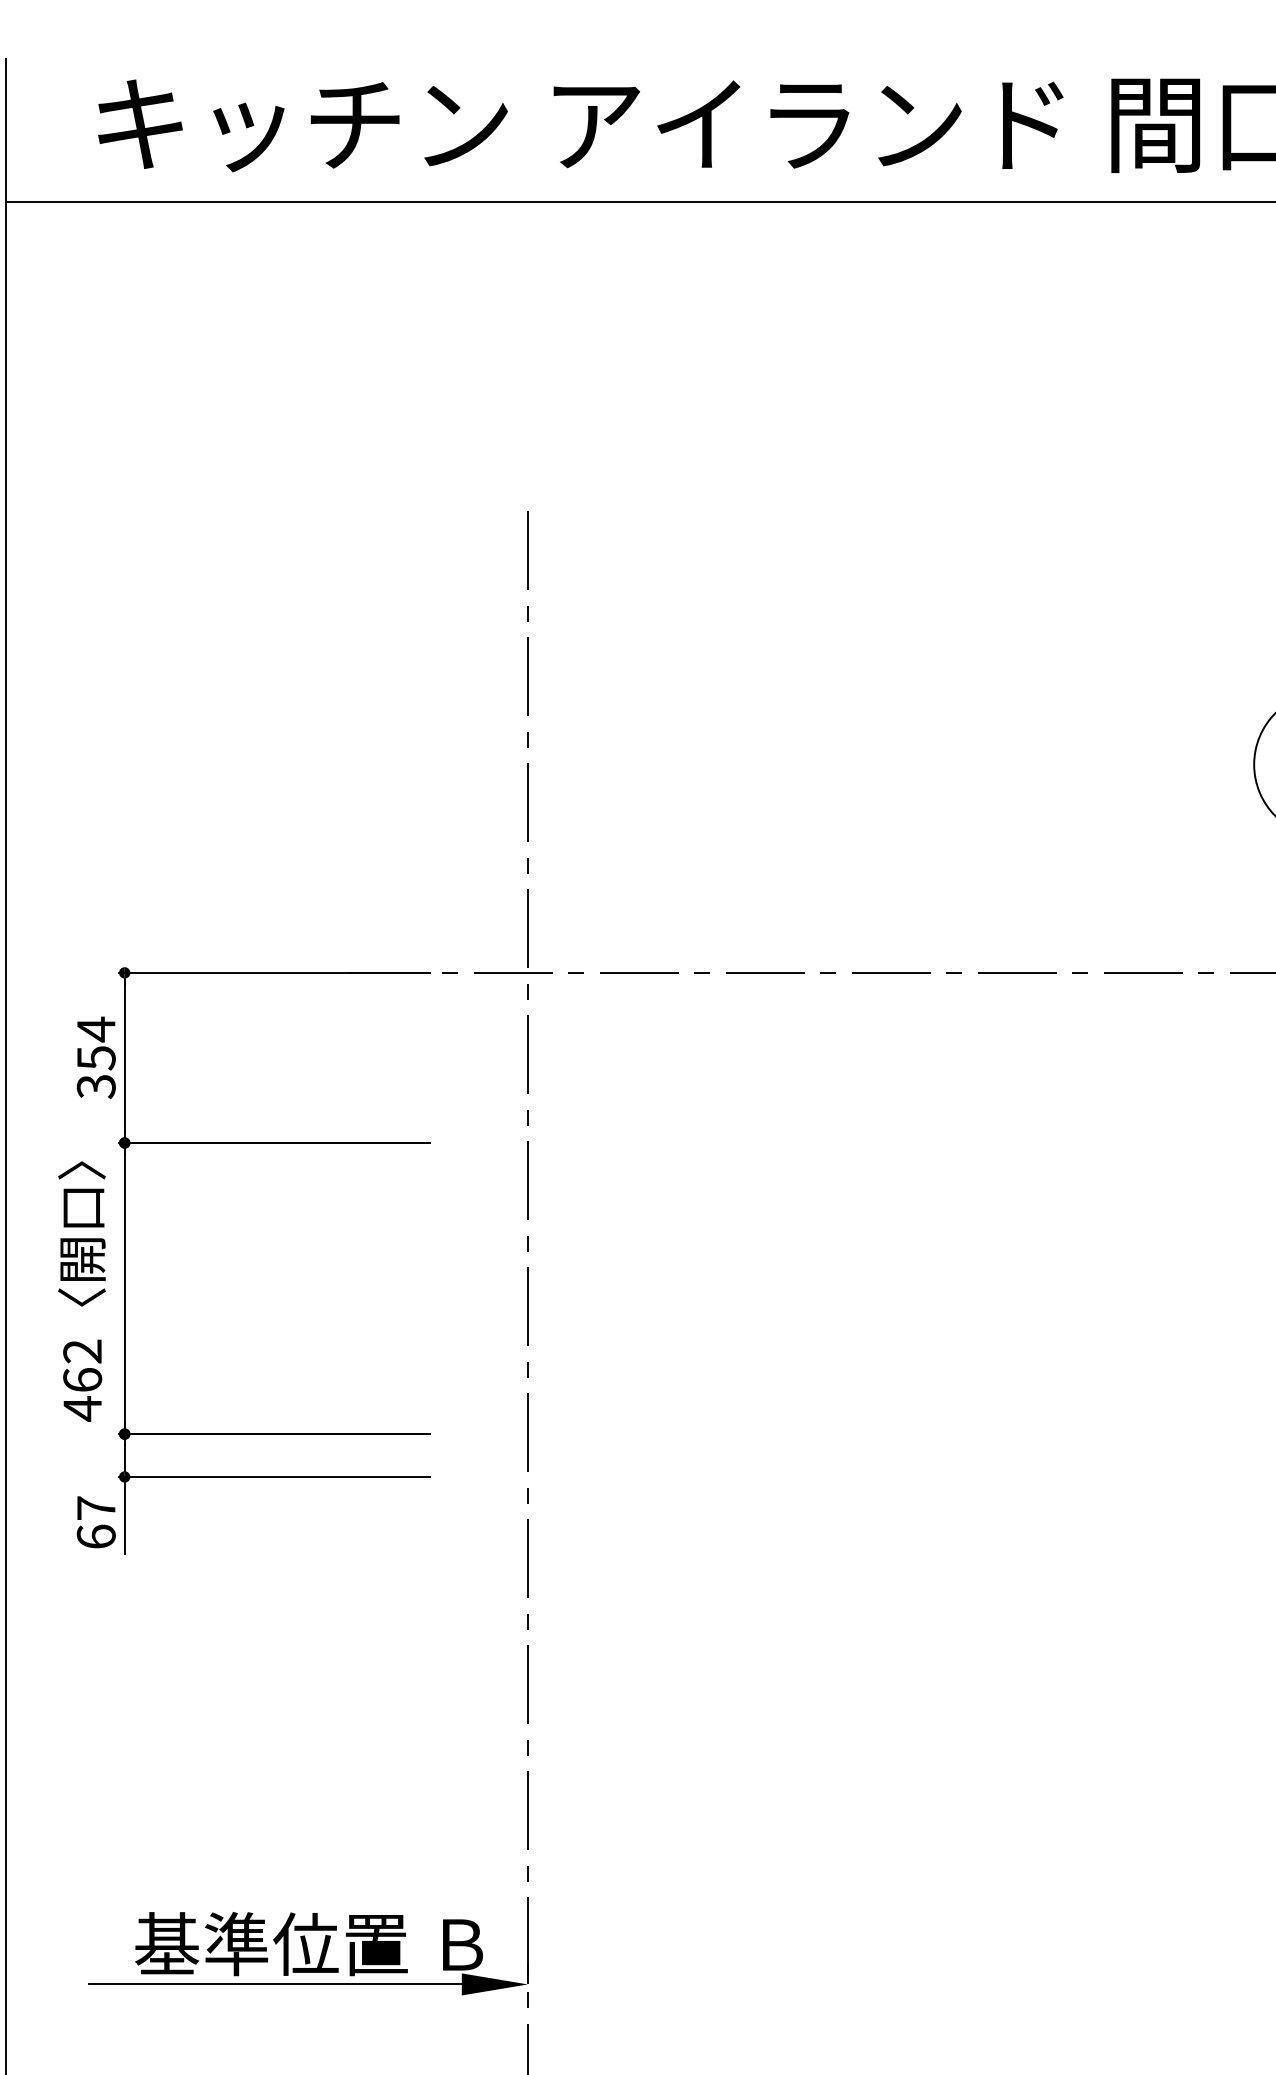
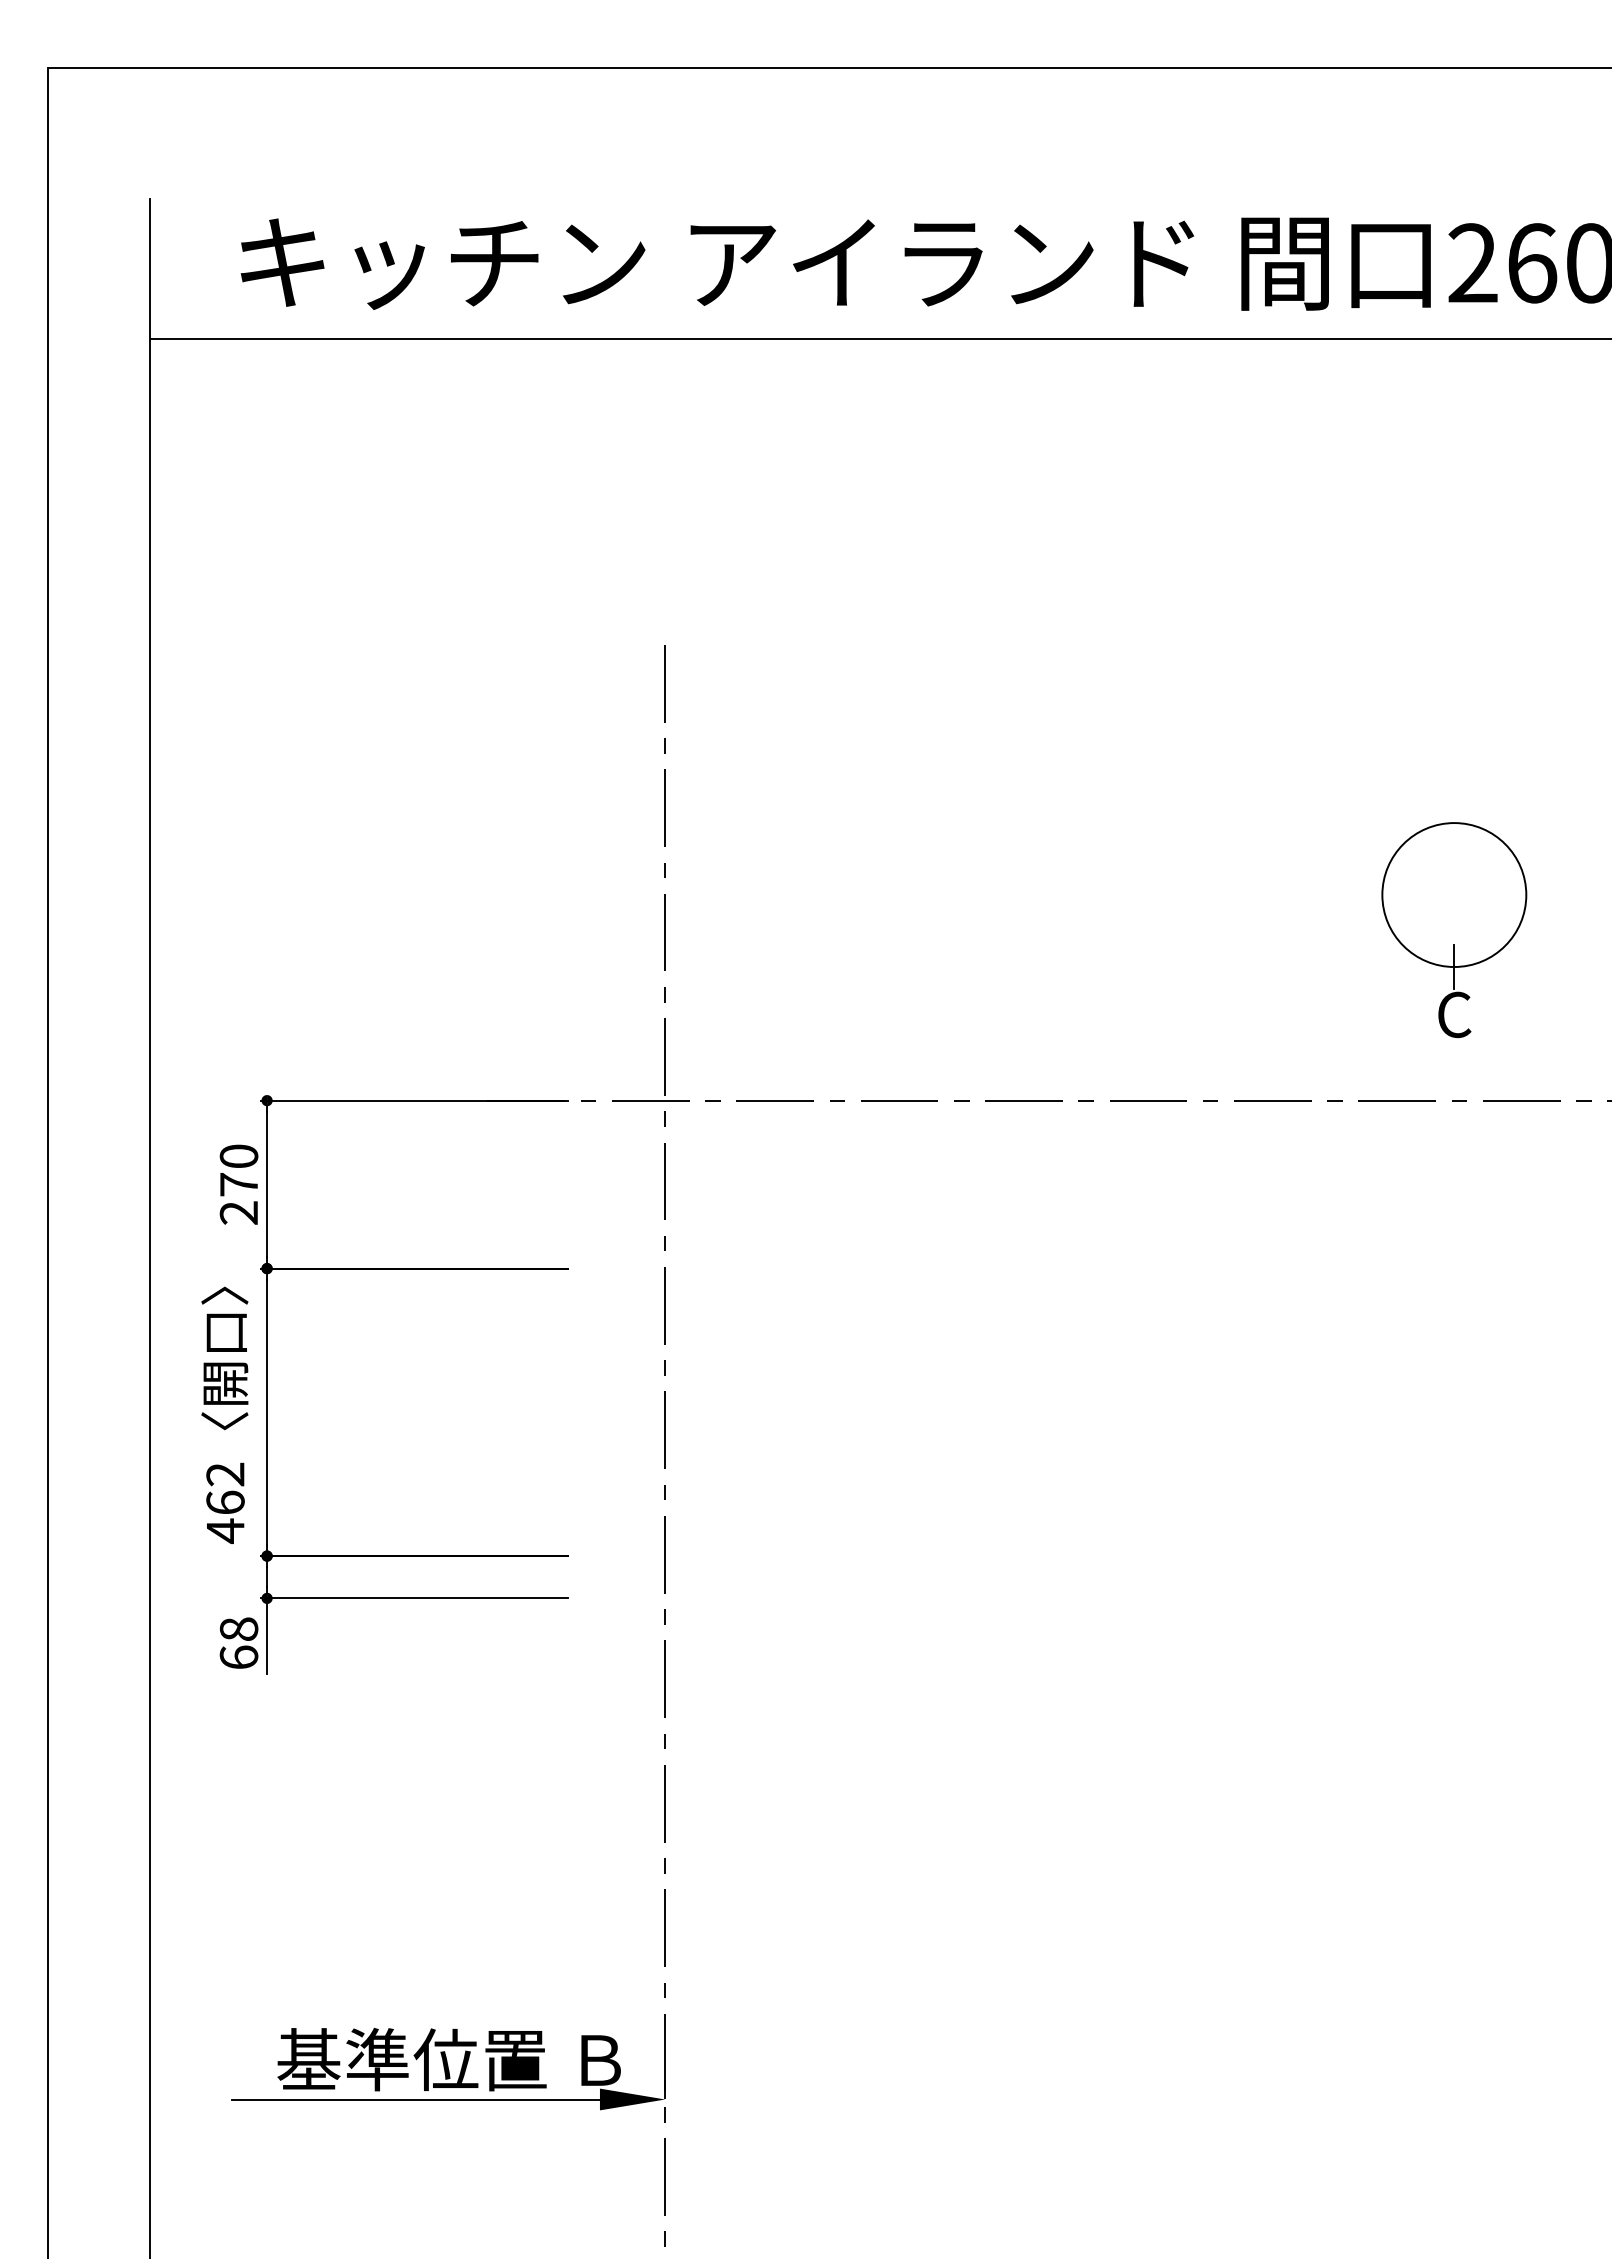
text: (95, 1057) -> (238, 1184), 354 -> 270
text: (95, 1507) -> (238, 1628), 67 -> 68

